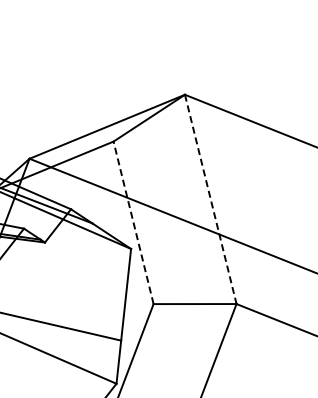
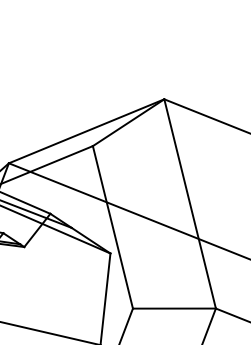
line: (210, 199) -> (189, 204), dashed -> solid
line: (133, 222) -> (112, 227), dashed -> solid

